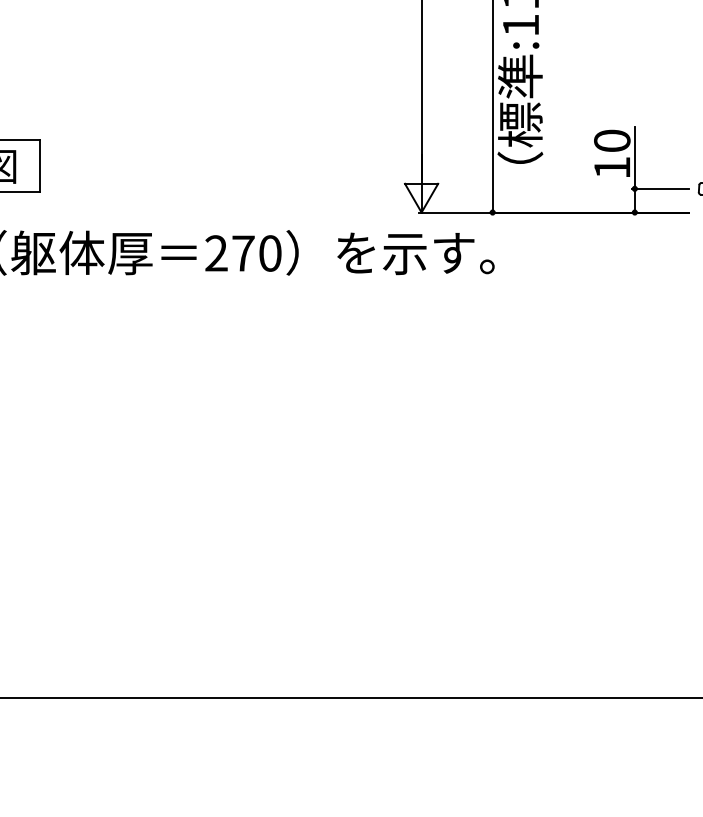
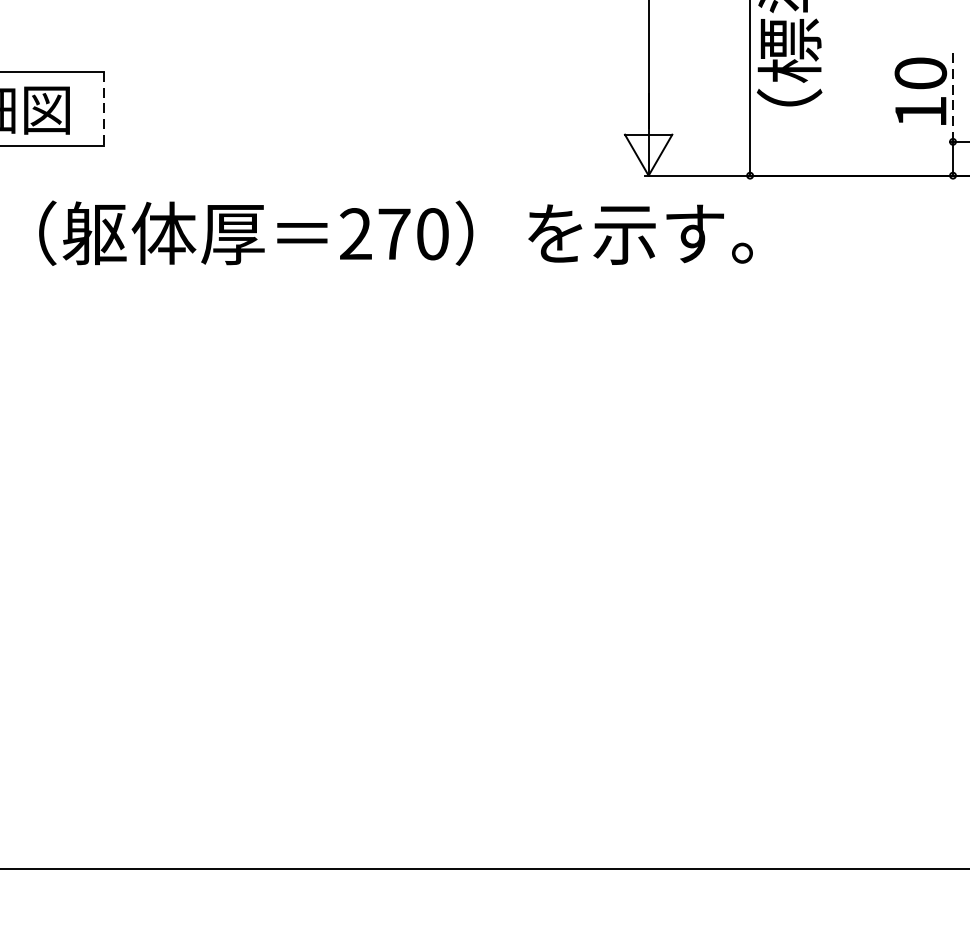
line: (634, 157) -> (952, 97), solid -> dashed
line: (39, 165) -> (103, 108), solid -> dashed

